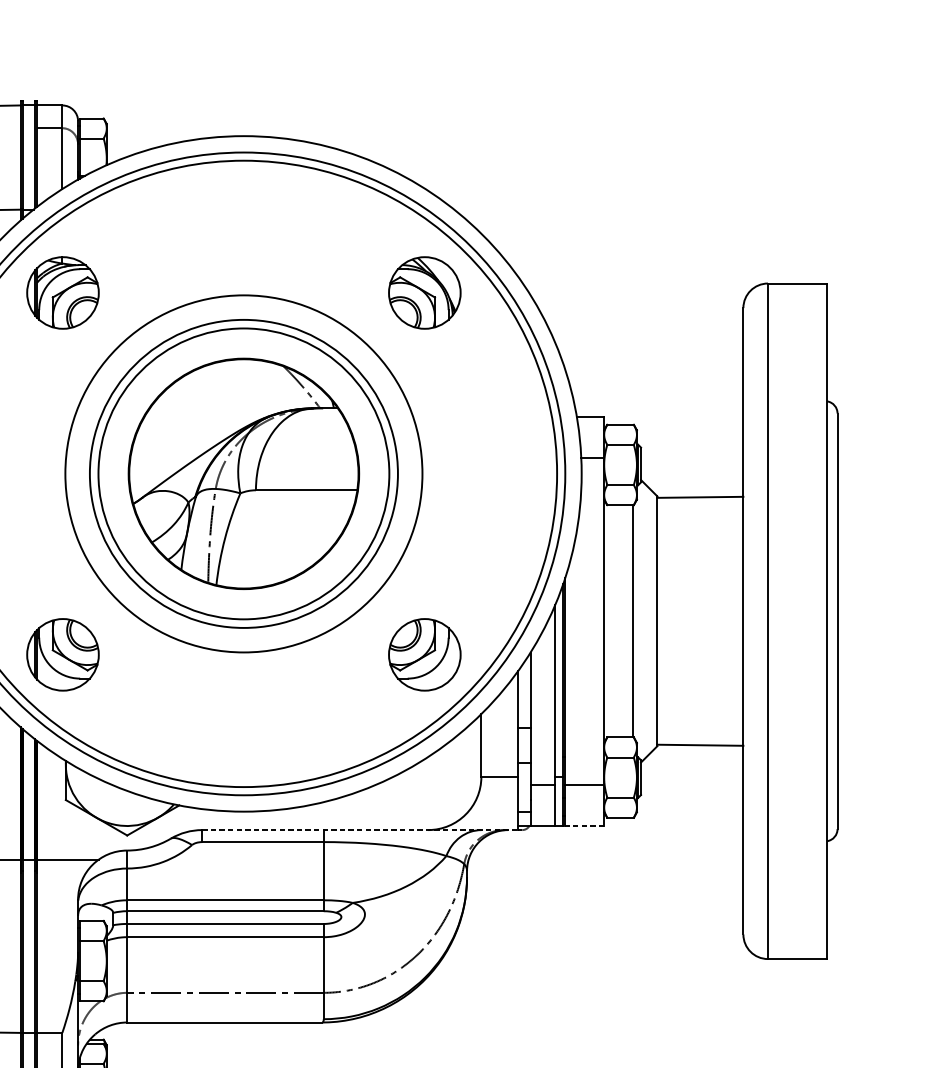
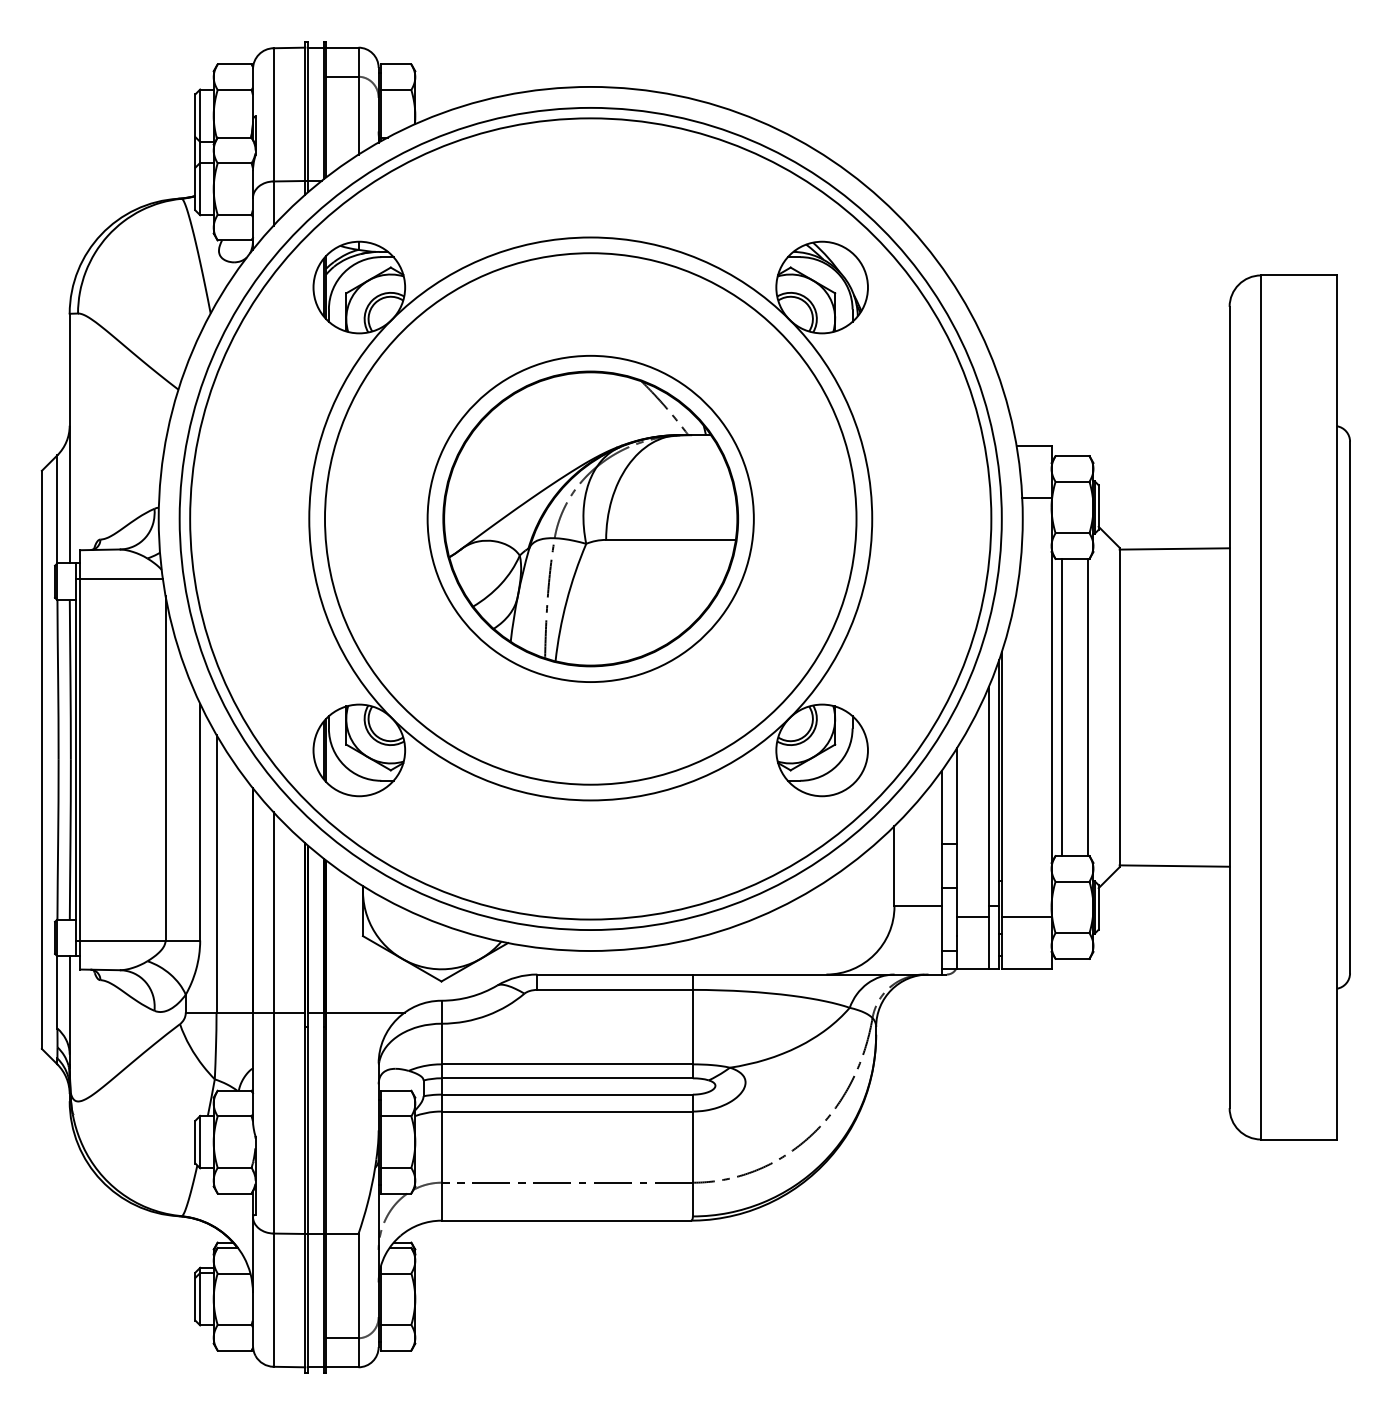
circle: (243, 473) -> (590, 518), size x0.71
circle: (243, 473) -> (590, 518), size x1.43
circle: (243, 473) -> (590, 518), size x1.43
line: (612, 621) -> (1062, 707), added
line: (584, 826) -> (1026, 969), dashed -> solid
line: (360, 830) -> (739, 974), dashed -> solid

